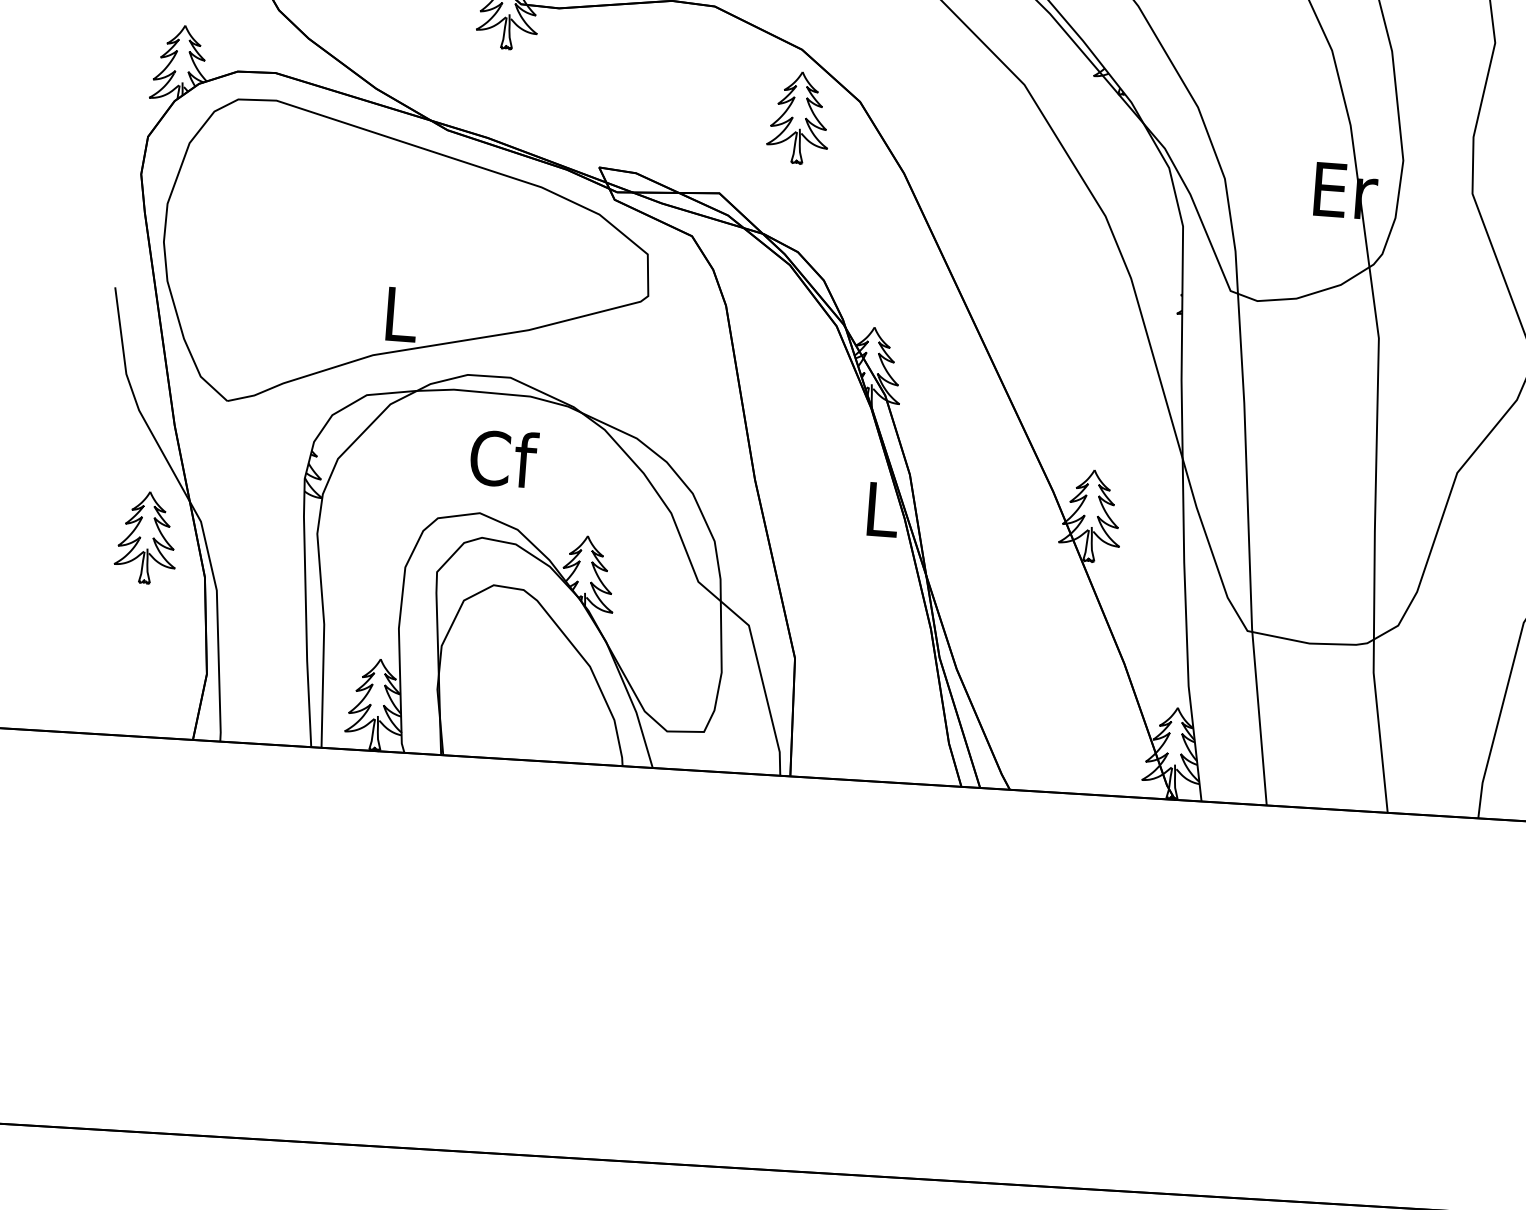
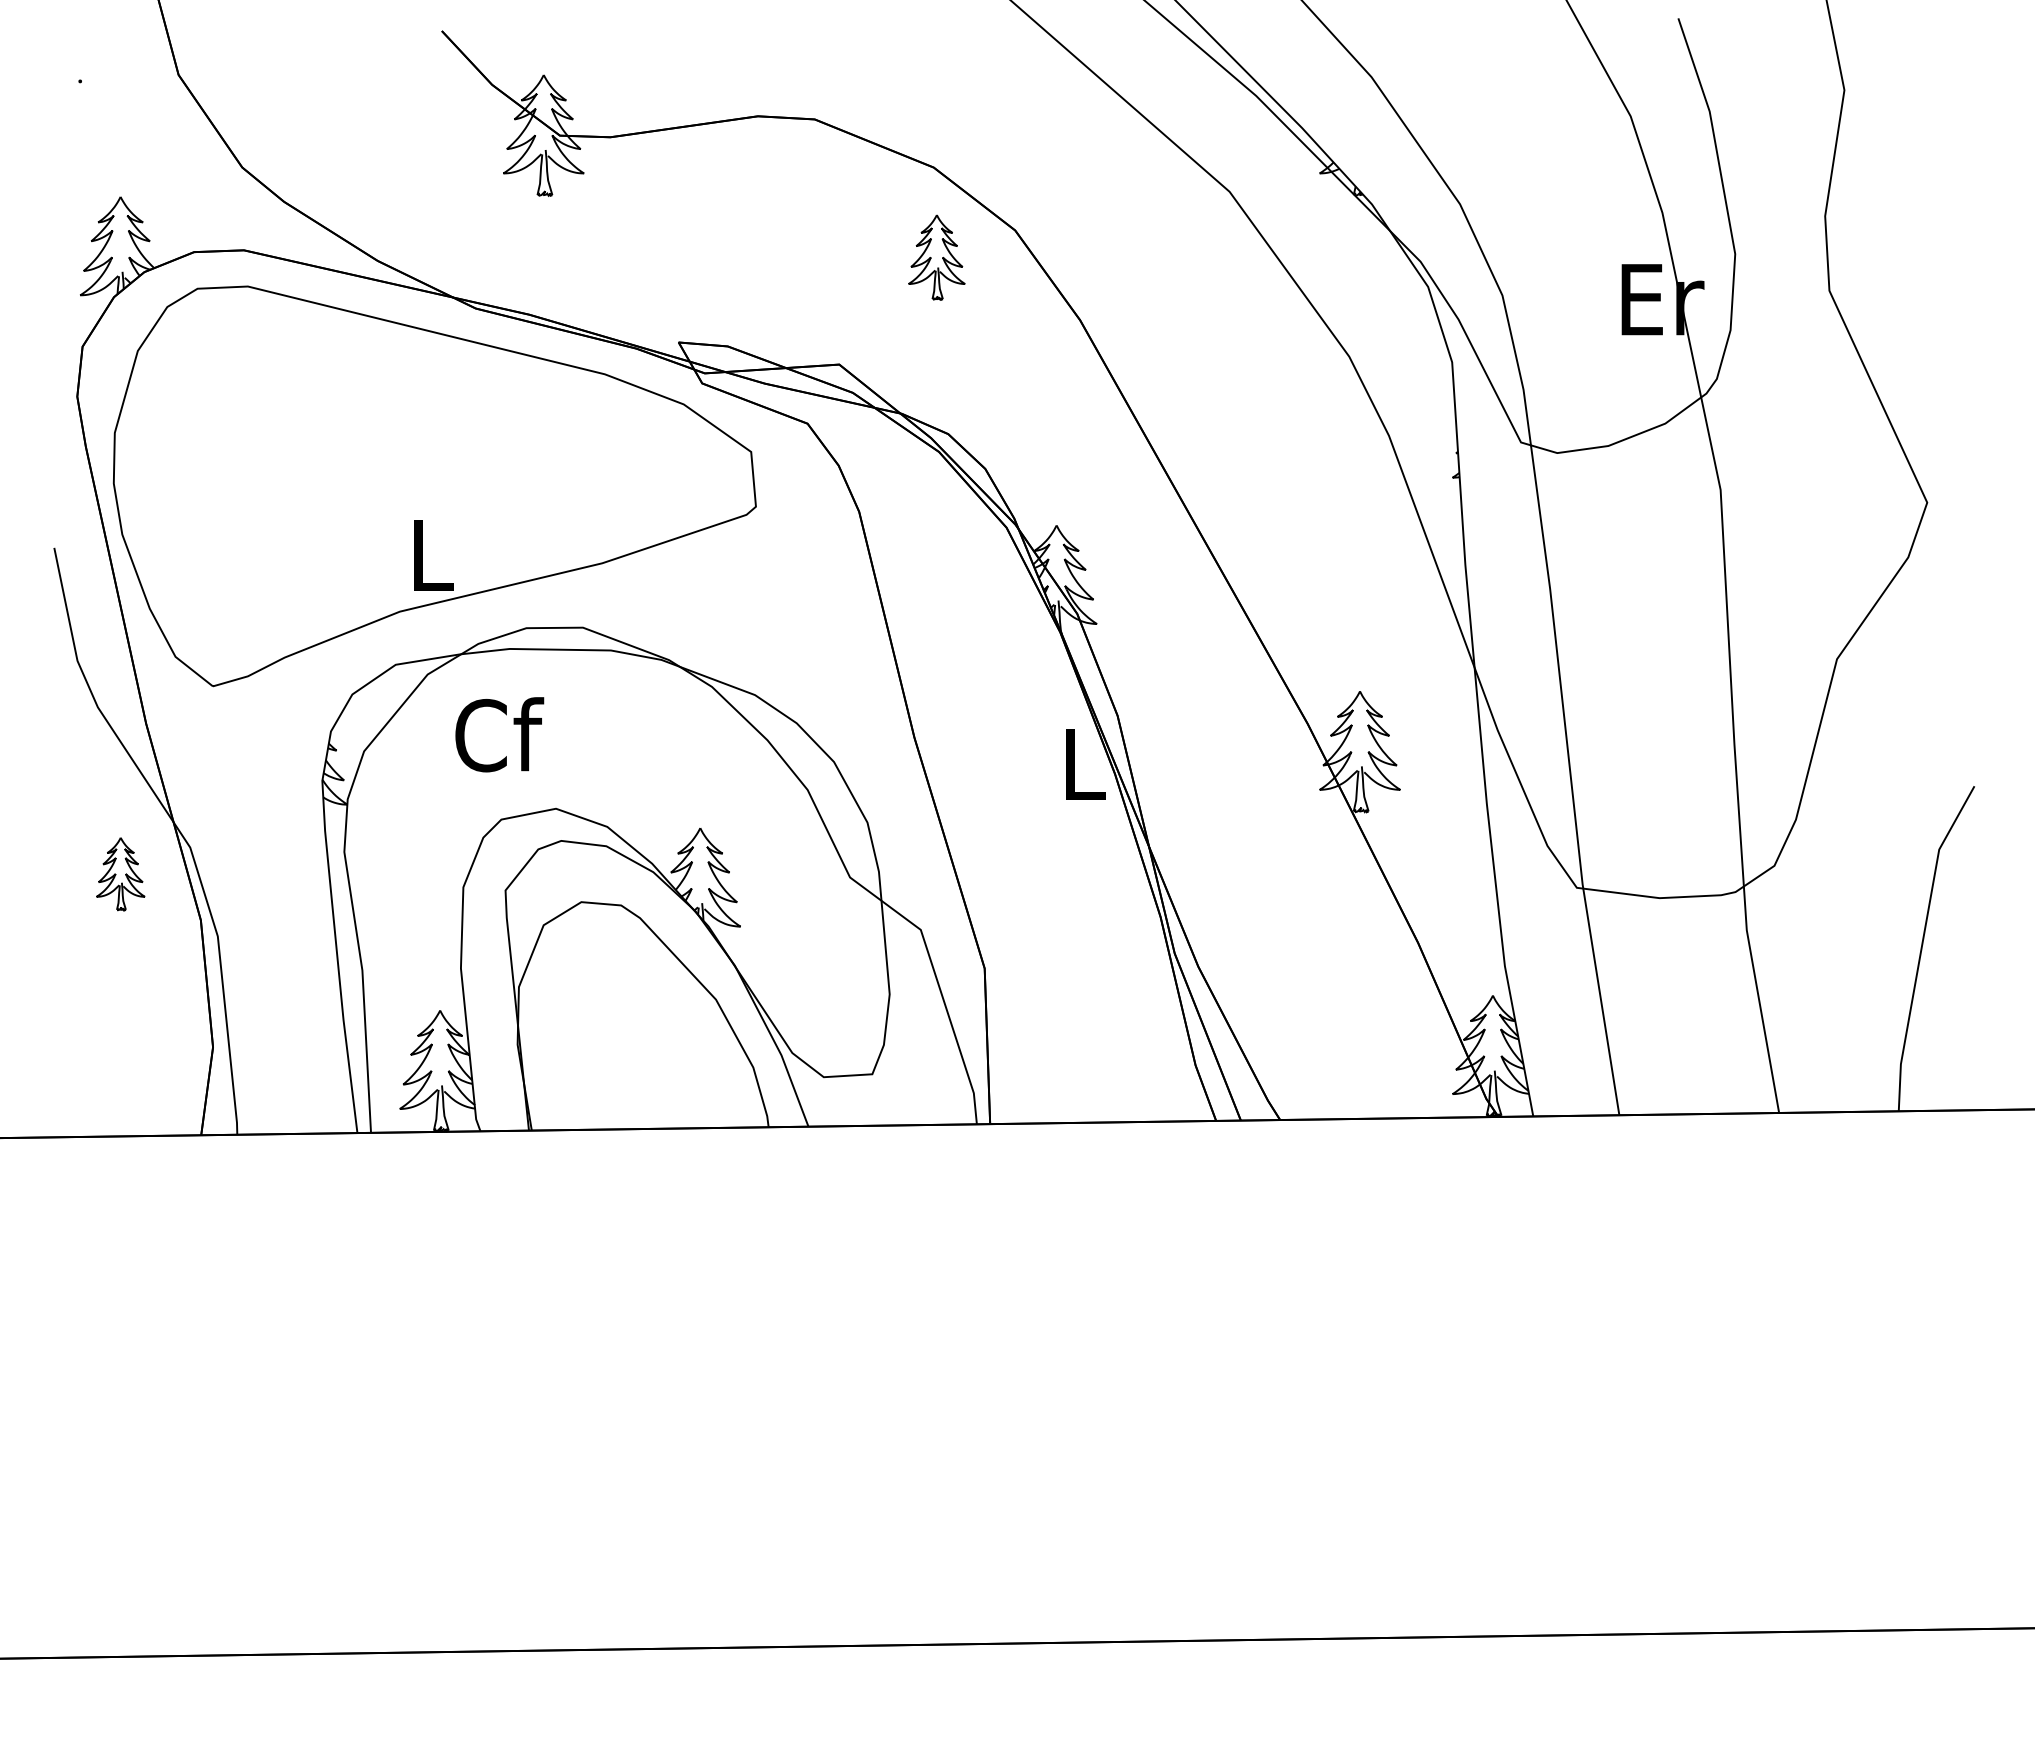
part: (799, 117) -> (936, 257), size x0.7
text: (504, 458) -> (499, 734), moved
part: (146, 538) -> (120, 874), size x0.6

